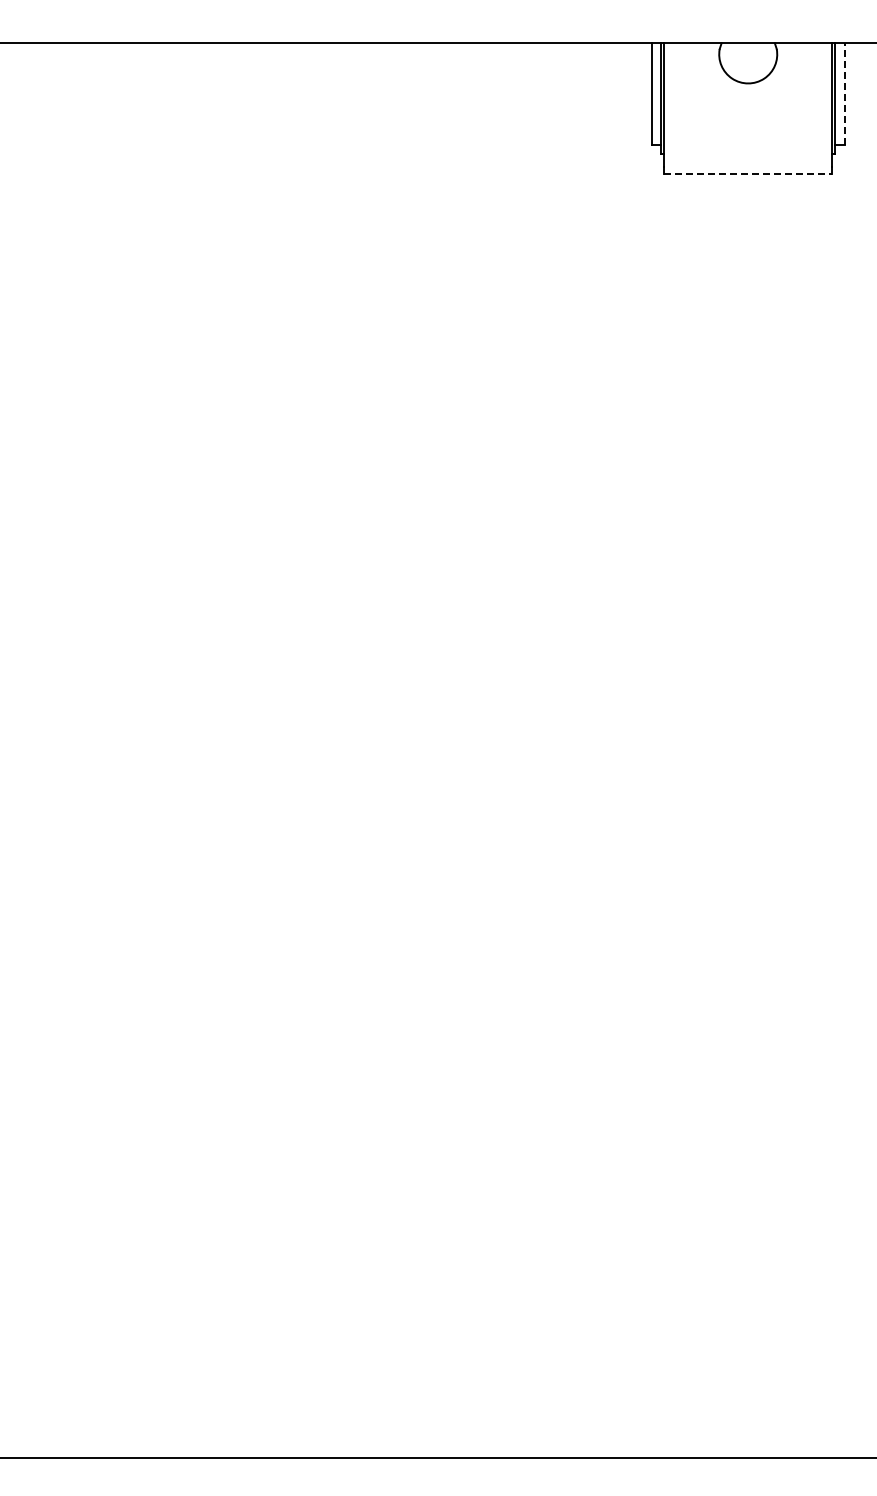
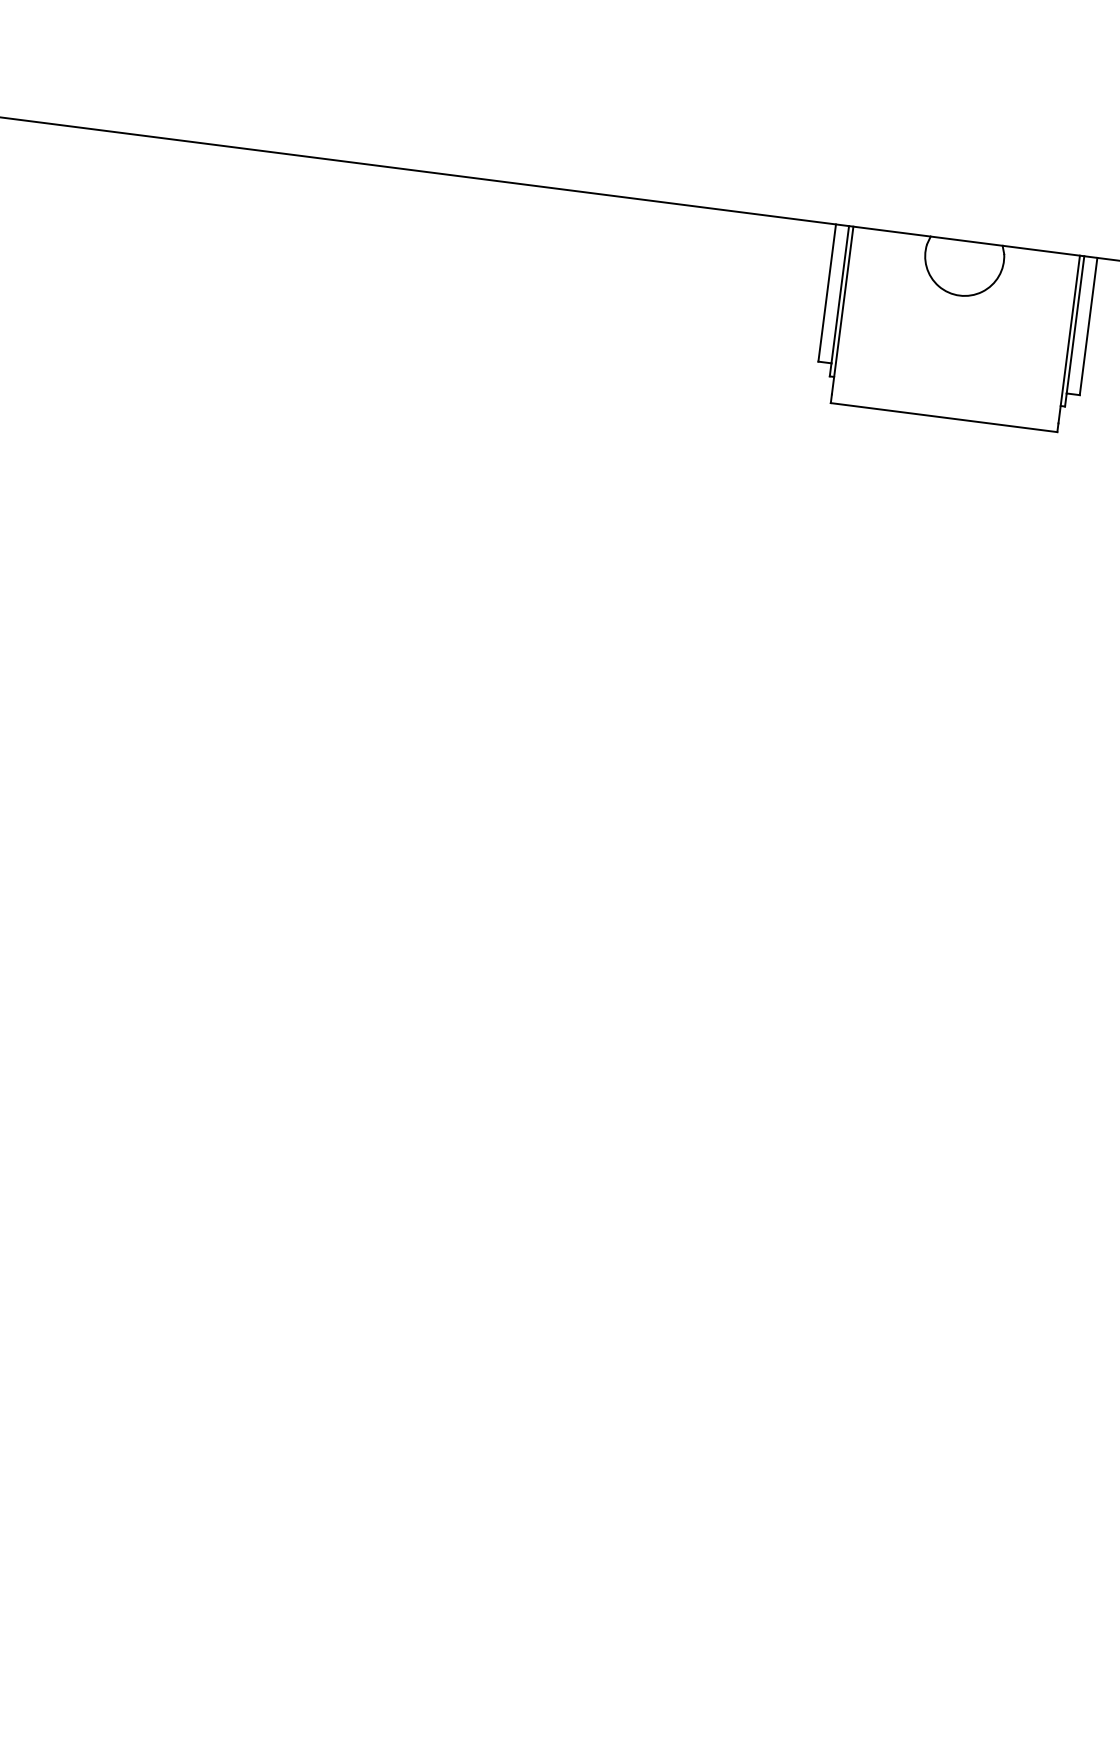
line: (844, 93) -> (1088, 325), dashed -> solid
line: (748, 173) -> (944, 417), dashed -> solid

